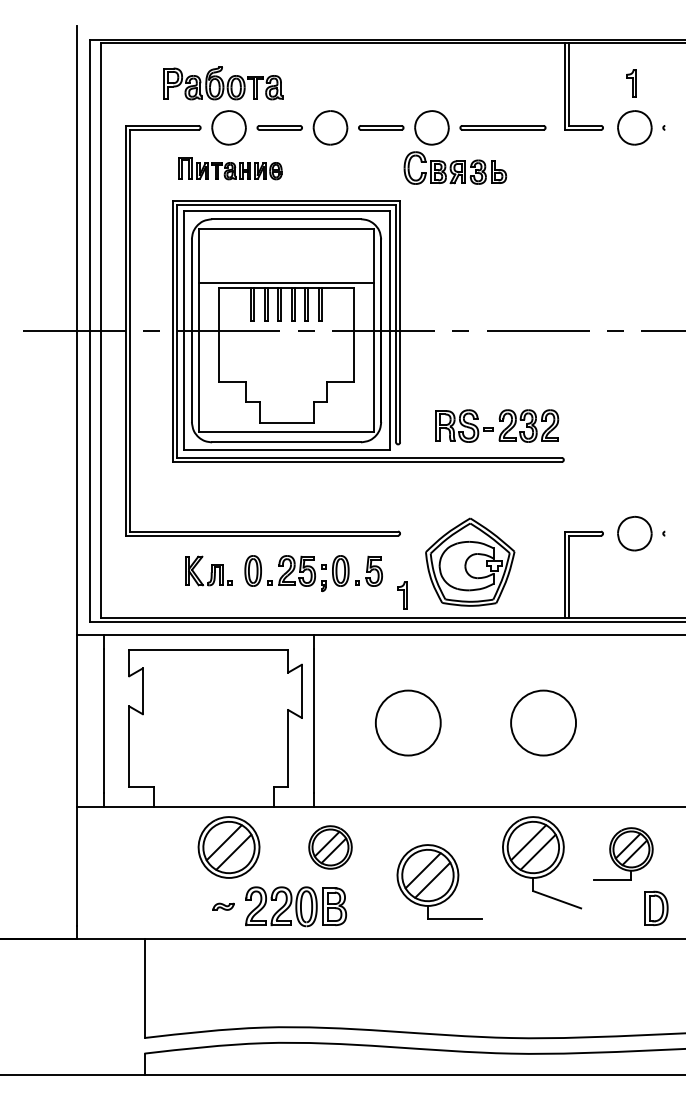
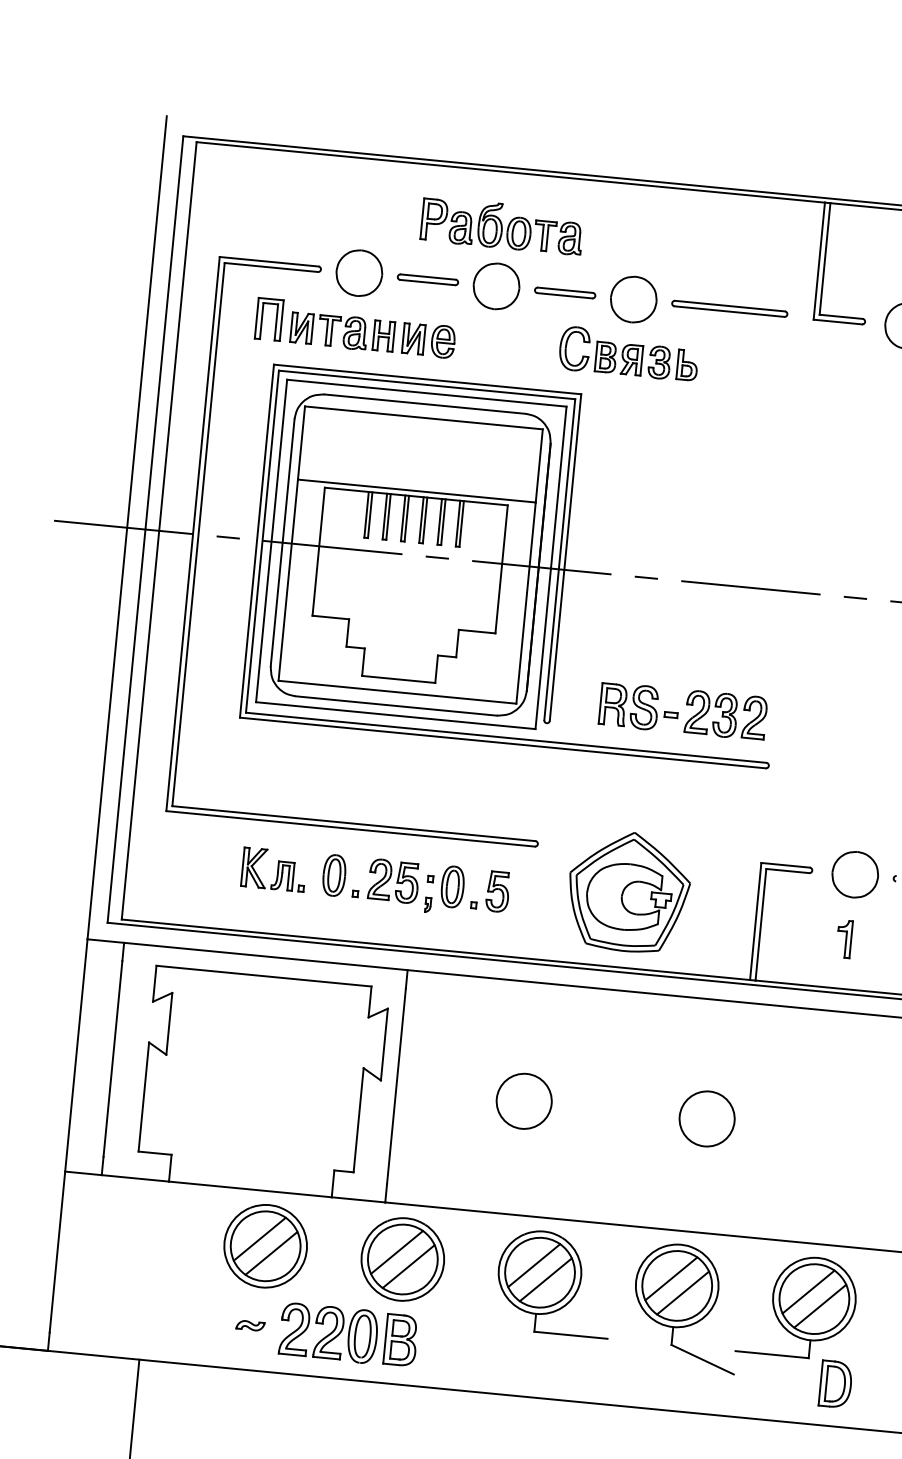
part: (223, 83) -> (502, 226), moved
part: (455, 167) -> (629, 353), moved
part: (230, 168) -> (356, 328), size x1.43
part: (402, 595) -> (844, 938), moved
circle: (408, 722) -> (524, 1100), size x0.62
circle: (543, 722) -> (707, 1118), size x0.62
part: (330, 847) -> (402, 1259), size x1.43
part: (623, 853) -> (798, 1305), size x1.43
part: (439, 881) -> (554, 1282), moved

